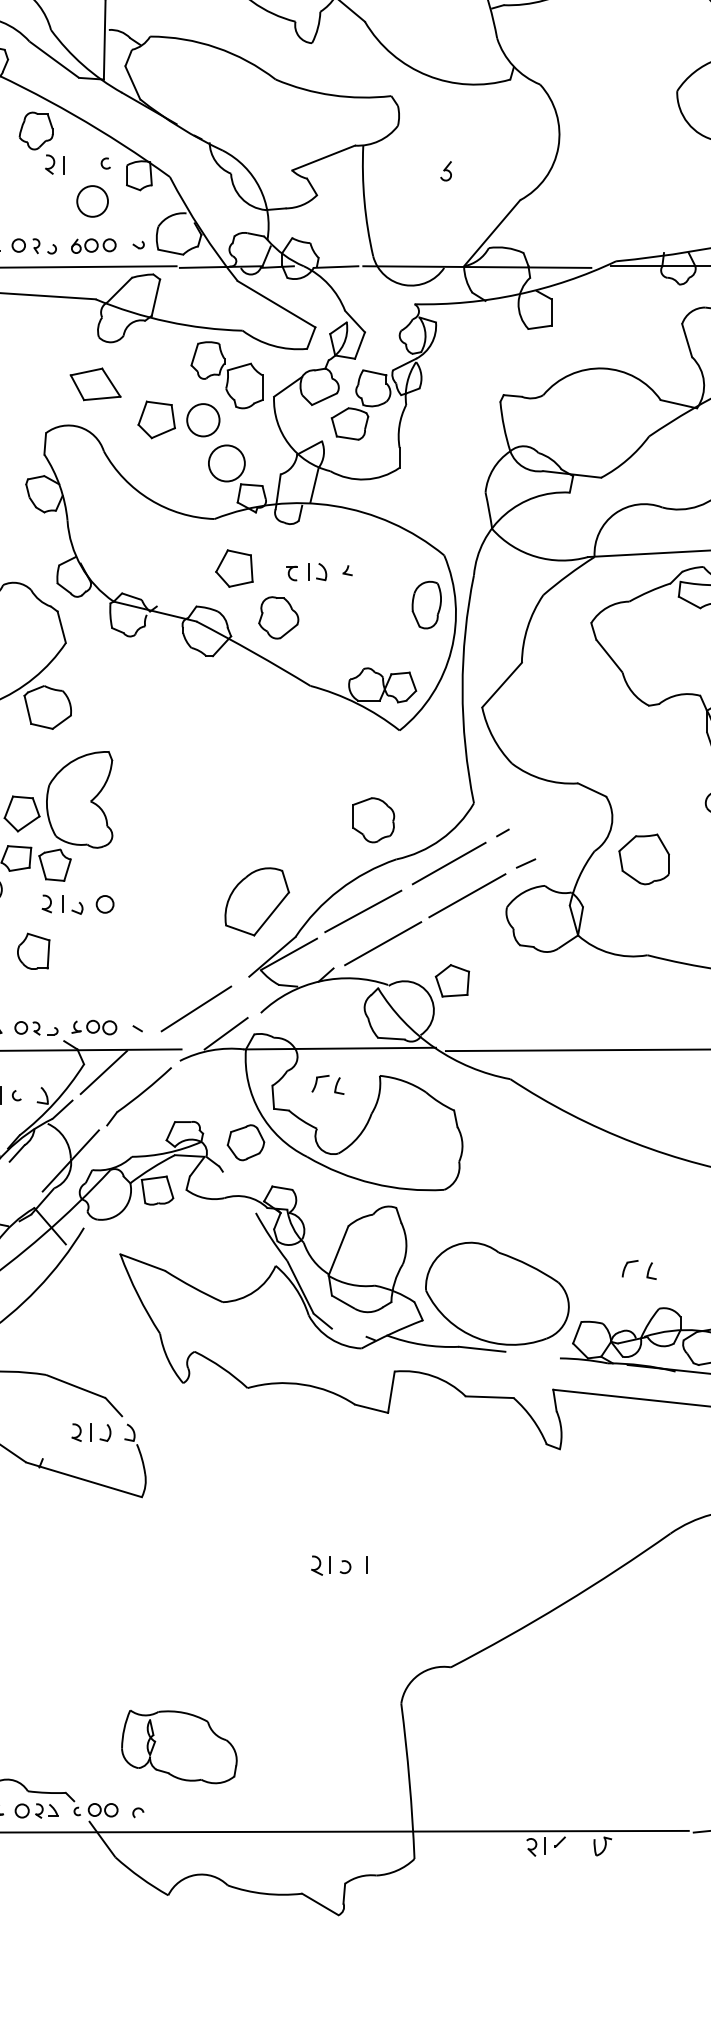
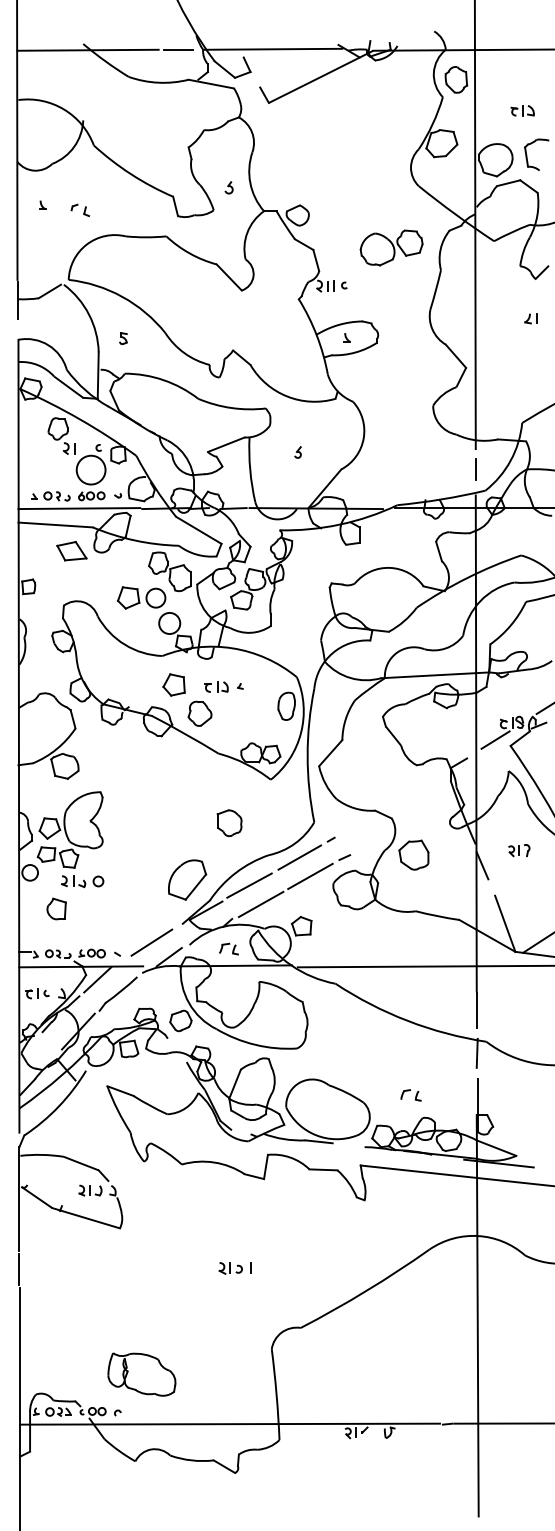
circle: (93, 202) -> (91, 470), size x1.6
part: (94, 384) -> (71, 551), moved
part: (373, 818) -> (229, 822), moved
part: (327, 1083) -> (228, 948), moved

